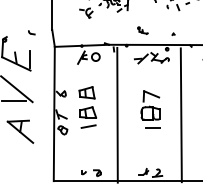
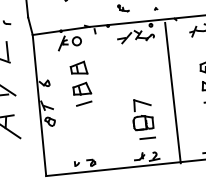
part: (87, 107) -> (80, 83), moved
part: (150, 109) -> (142, 118), moved
line: (117, 114) -> (105, 99), removed

